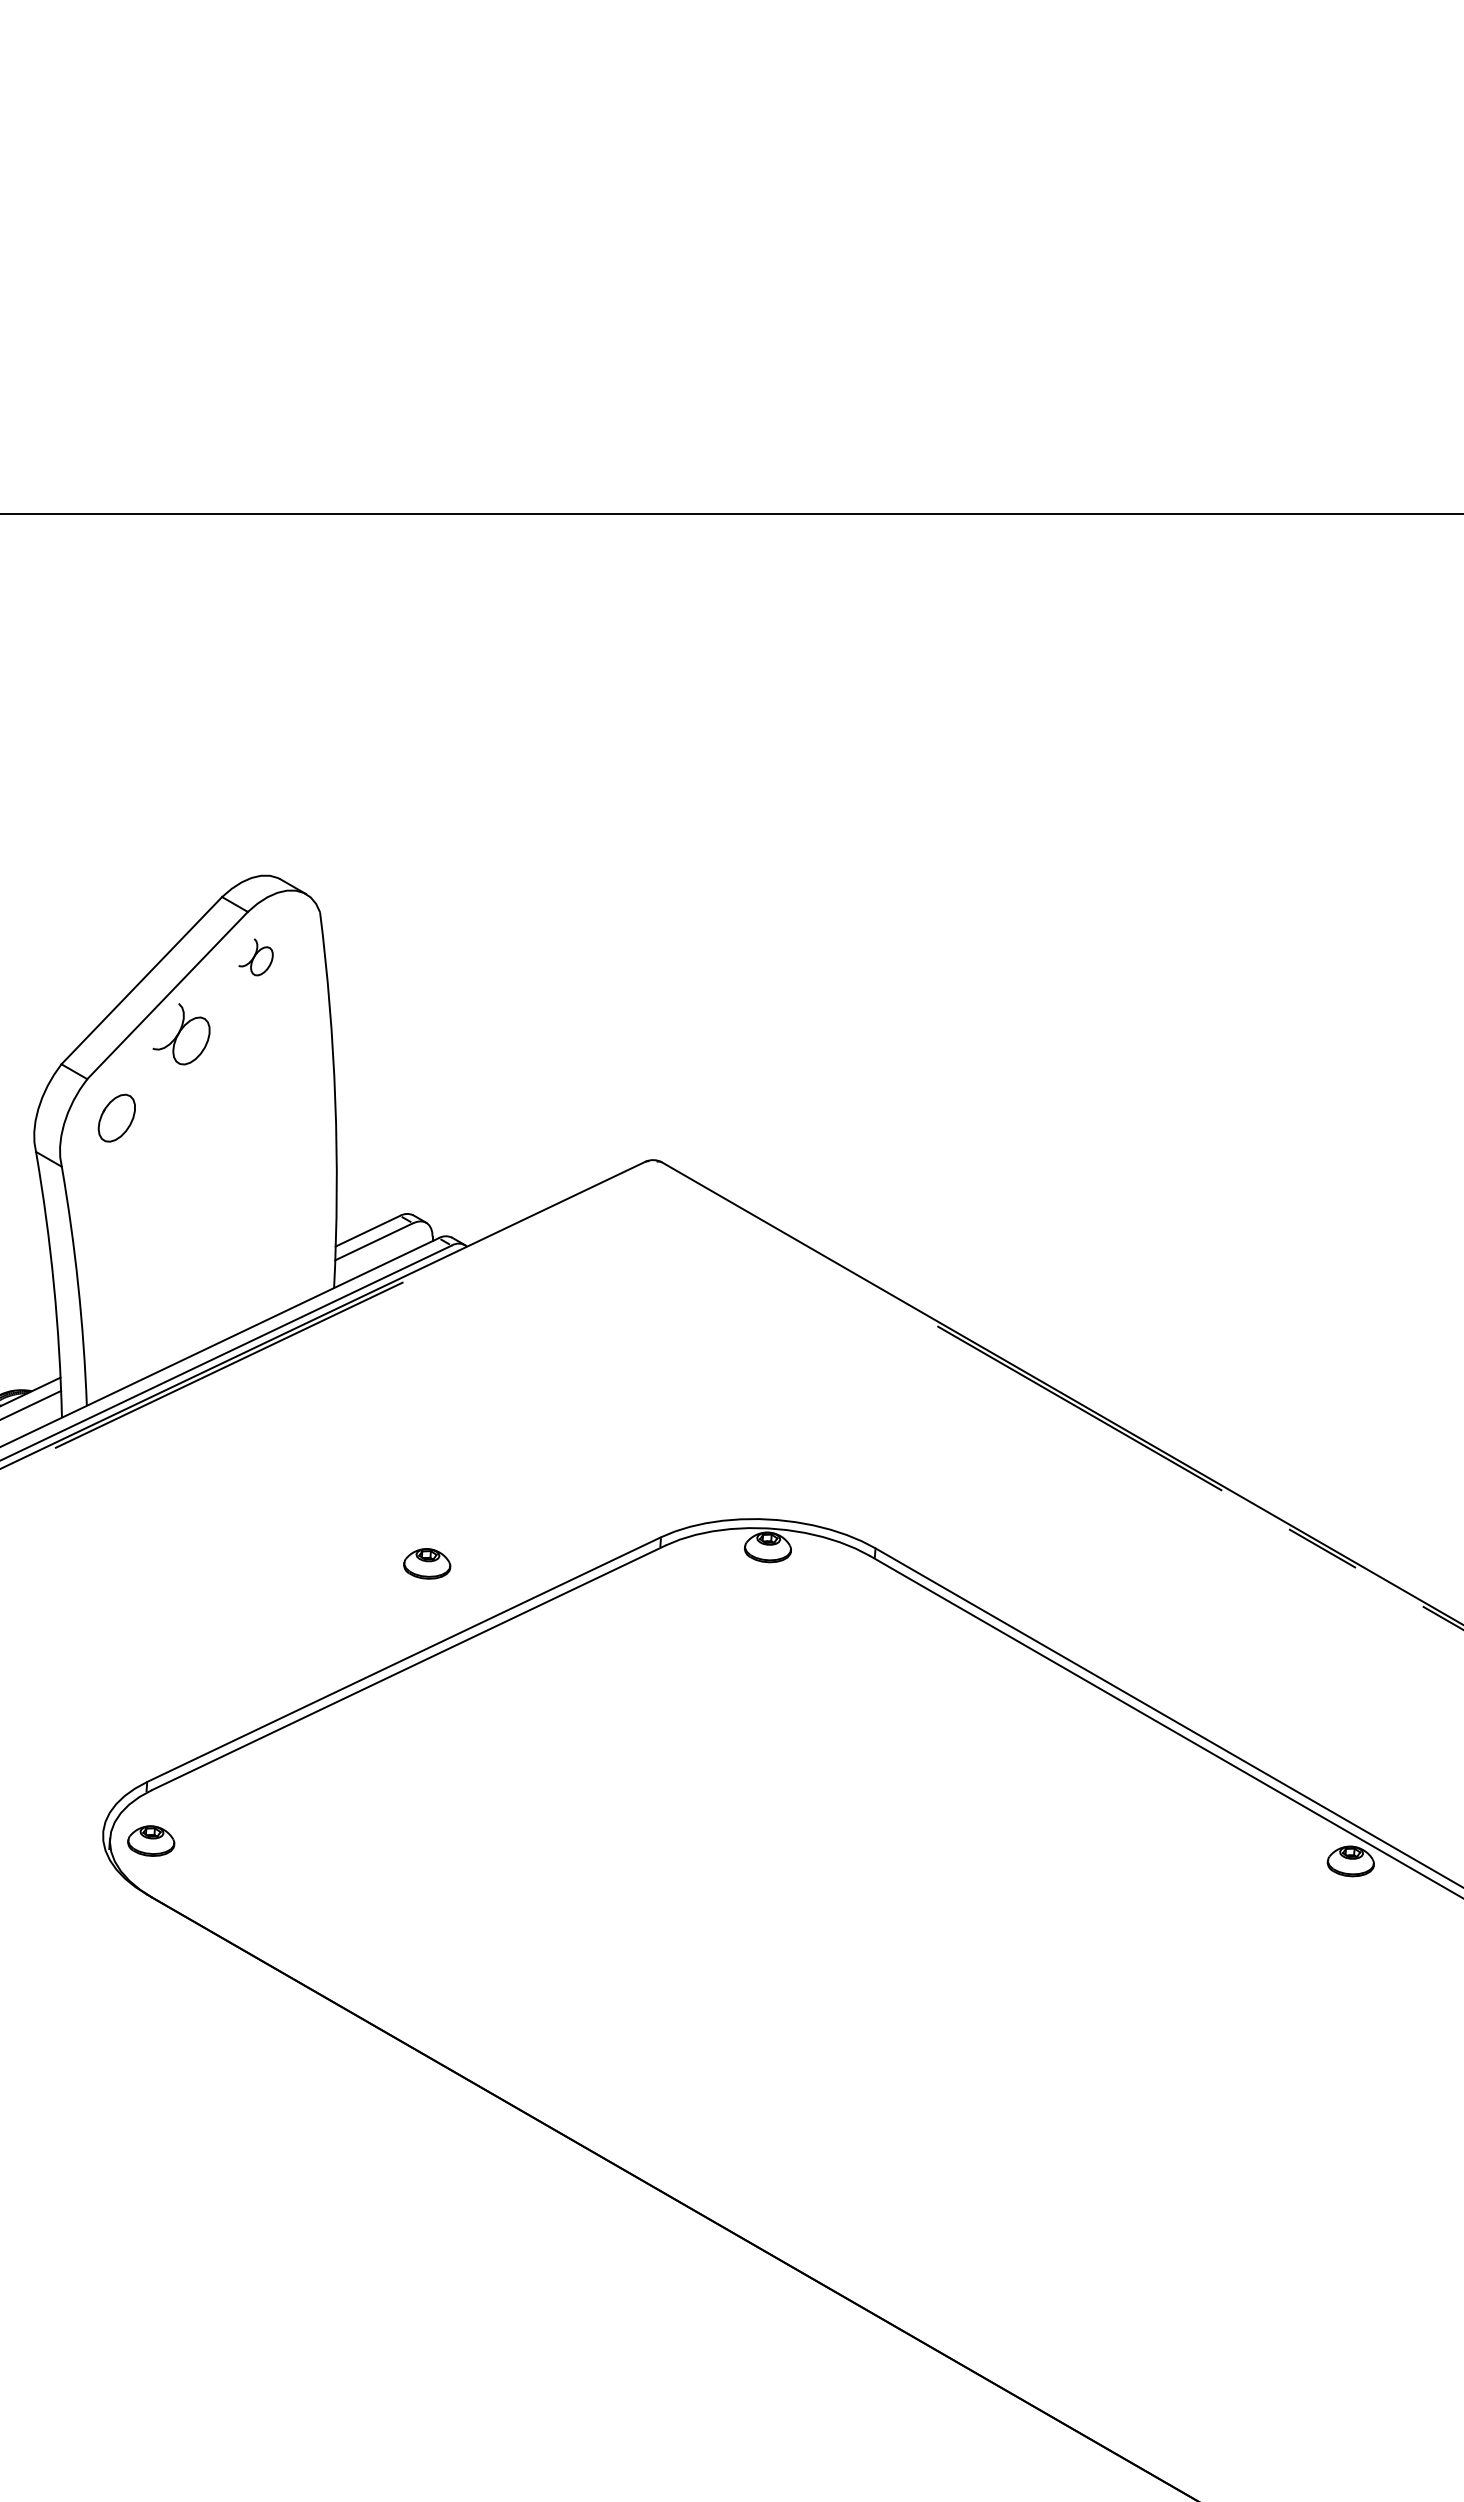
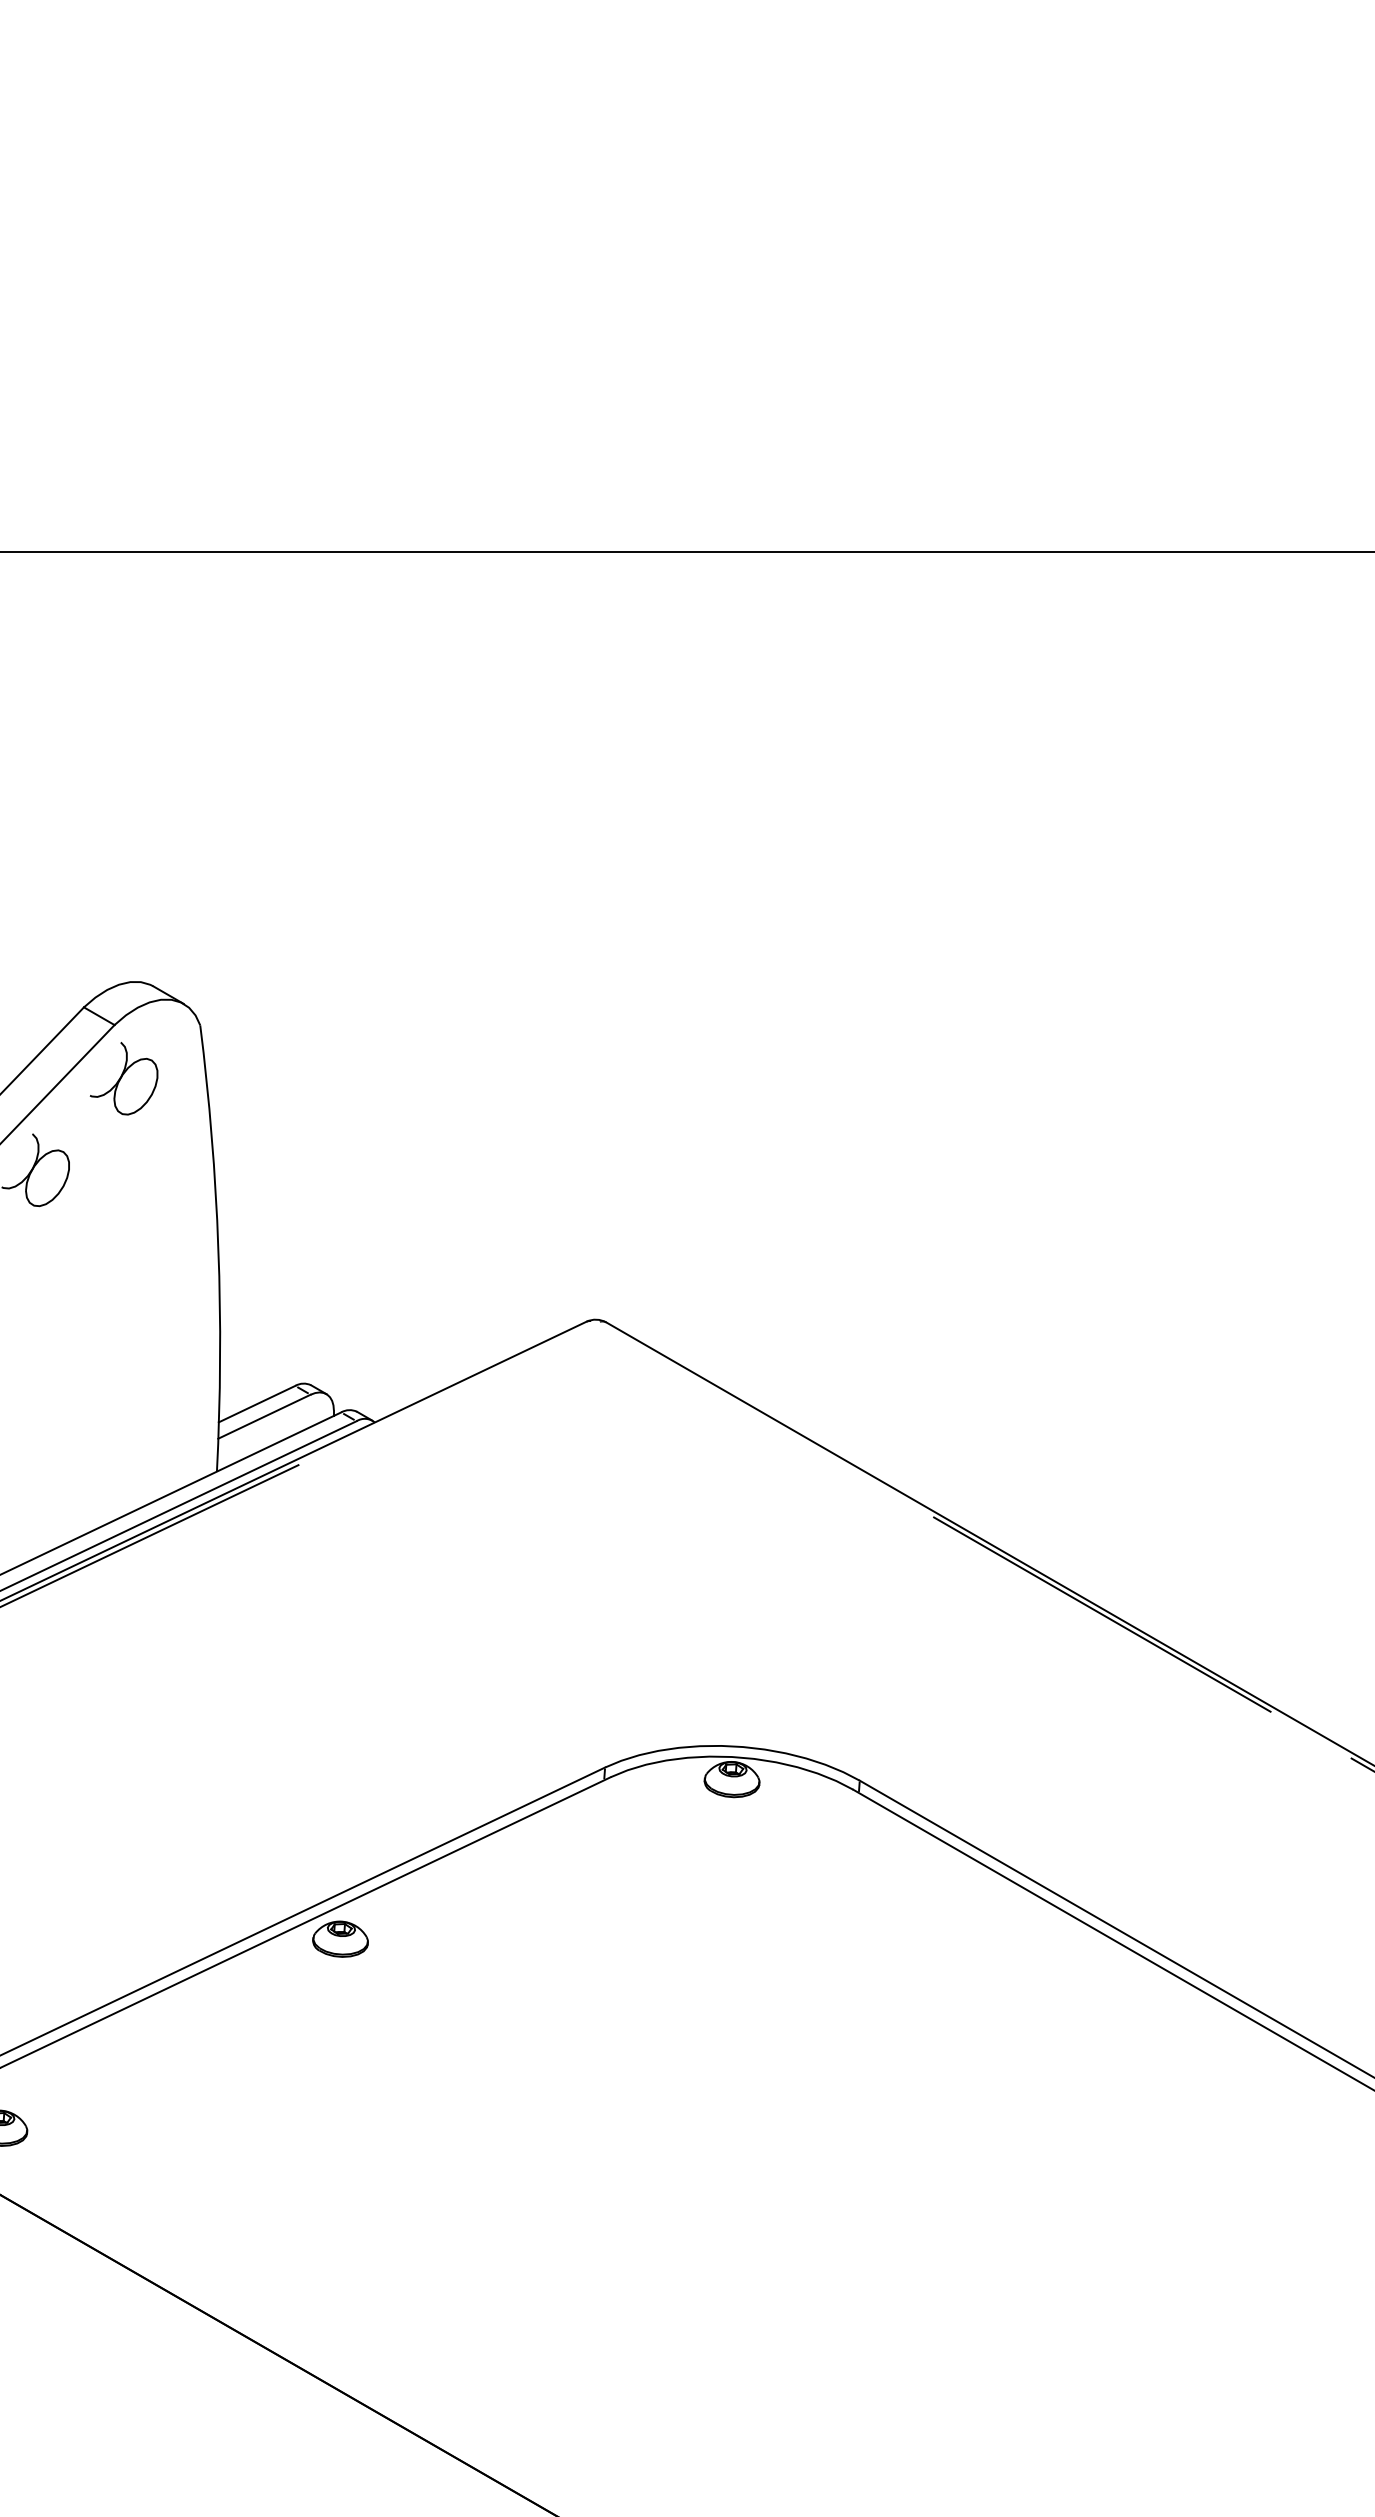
part: (255, 957) -> (123, 1079), size x1.67
part: (427, 1563) -> (340, 1938), moved

